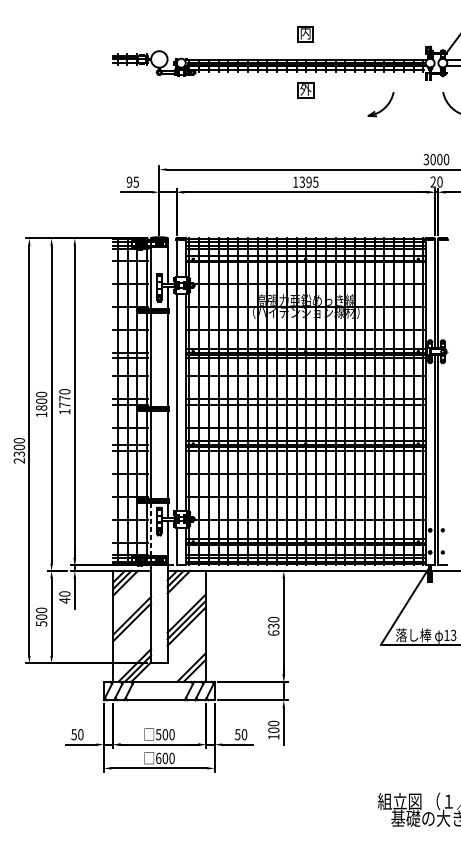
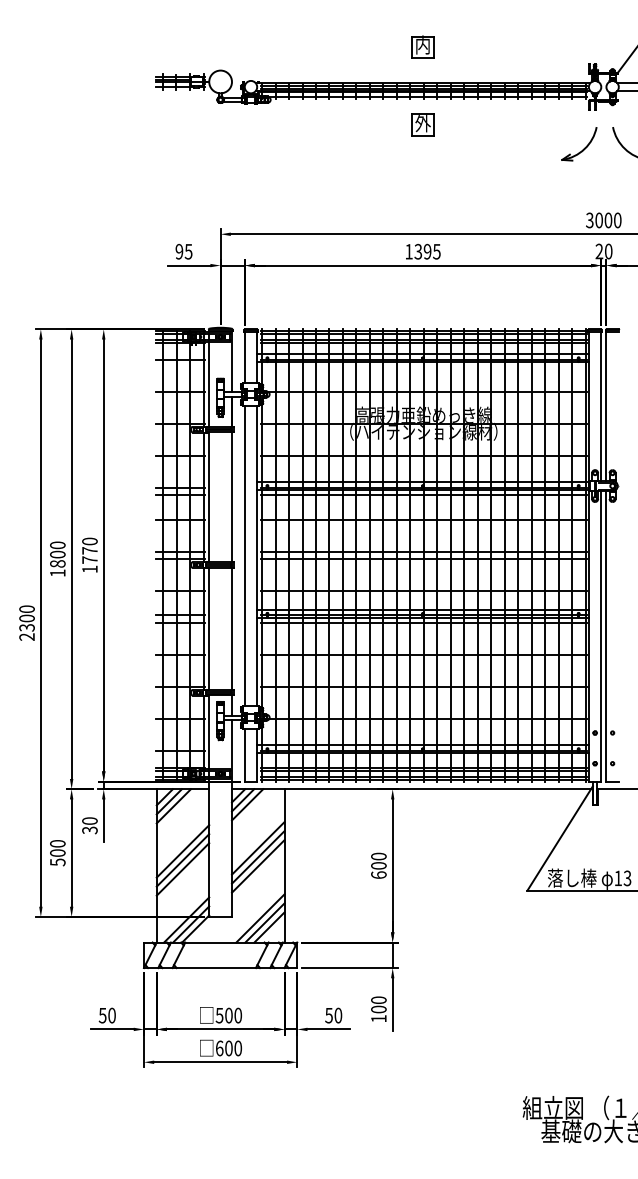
part: (381, 104) -> (579, 144), moved
line: (151, 529) -> (209, 732), dashed -> solid
text: (64, 600) -> (89, 830), 40 -> 30
text: (273, 626) -> (378, 865), 630 -> 600
line: (131, 628) -> (182, 869), added
line: (188, 664) -> (260, 918), added

